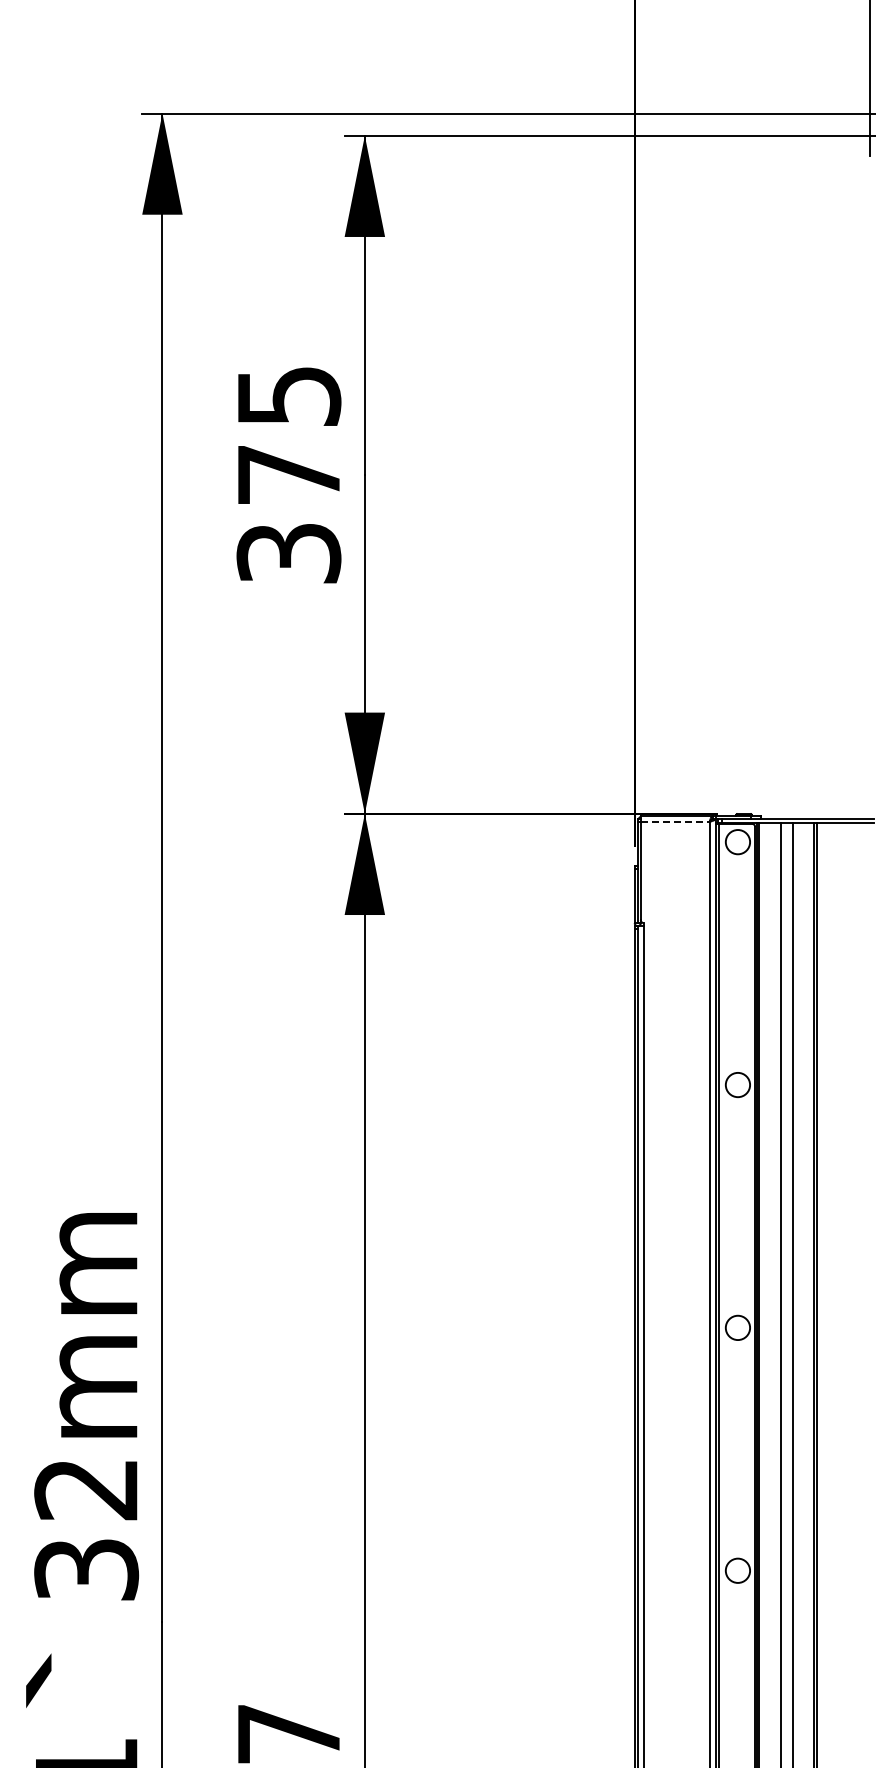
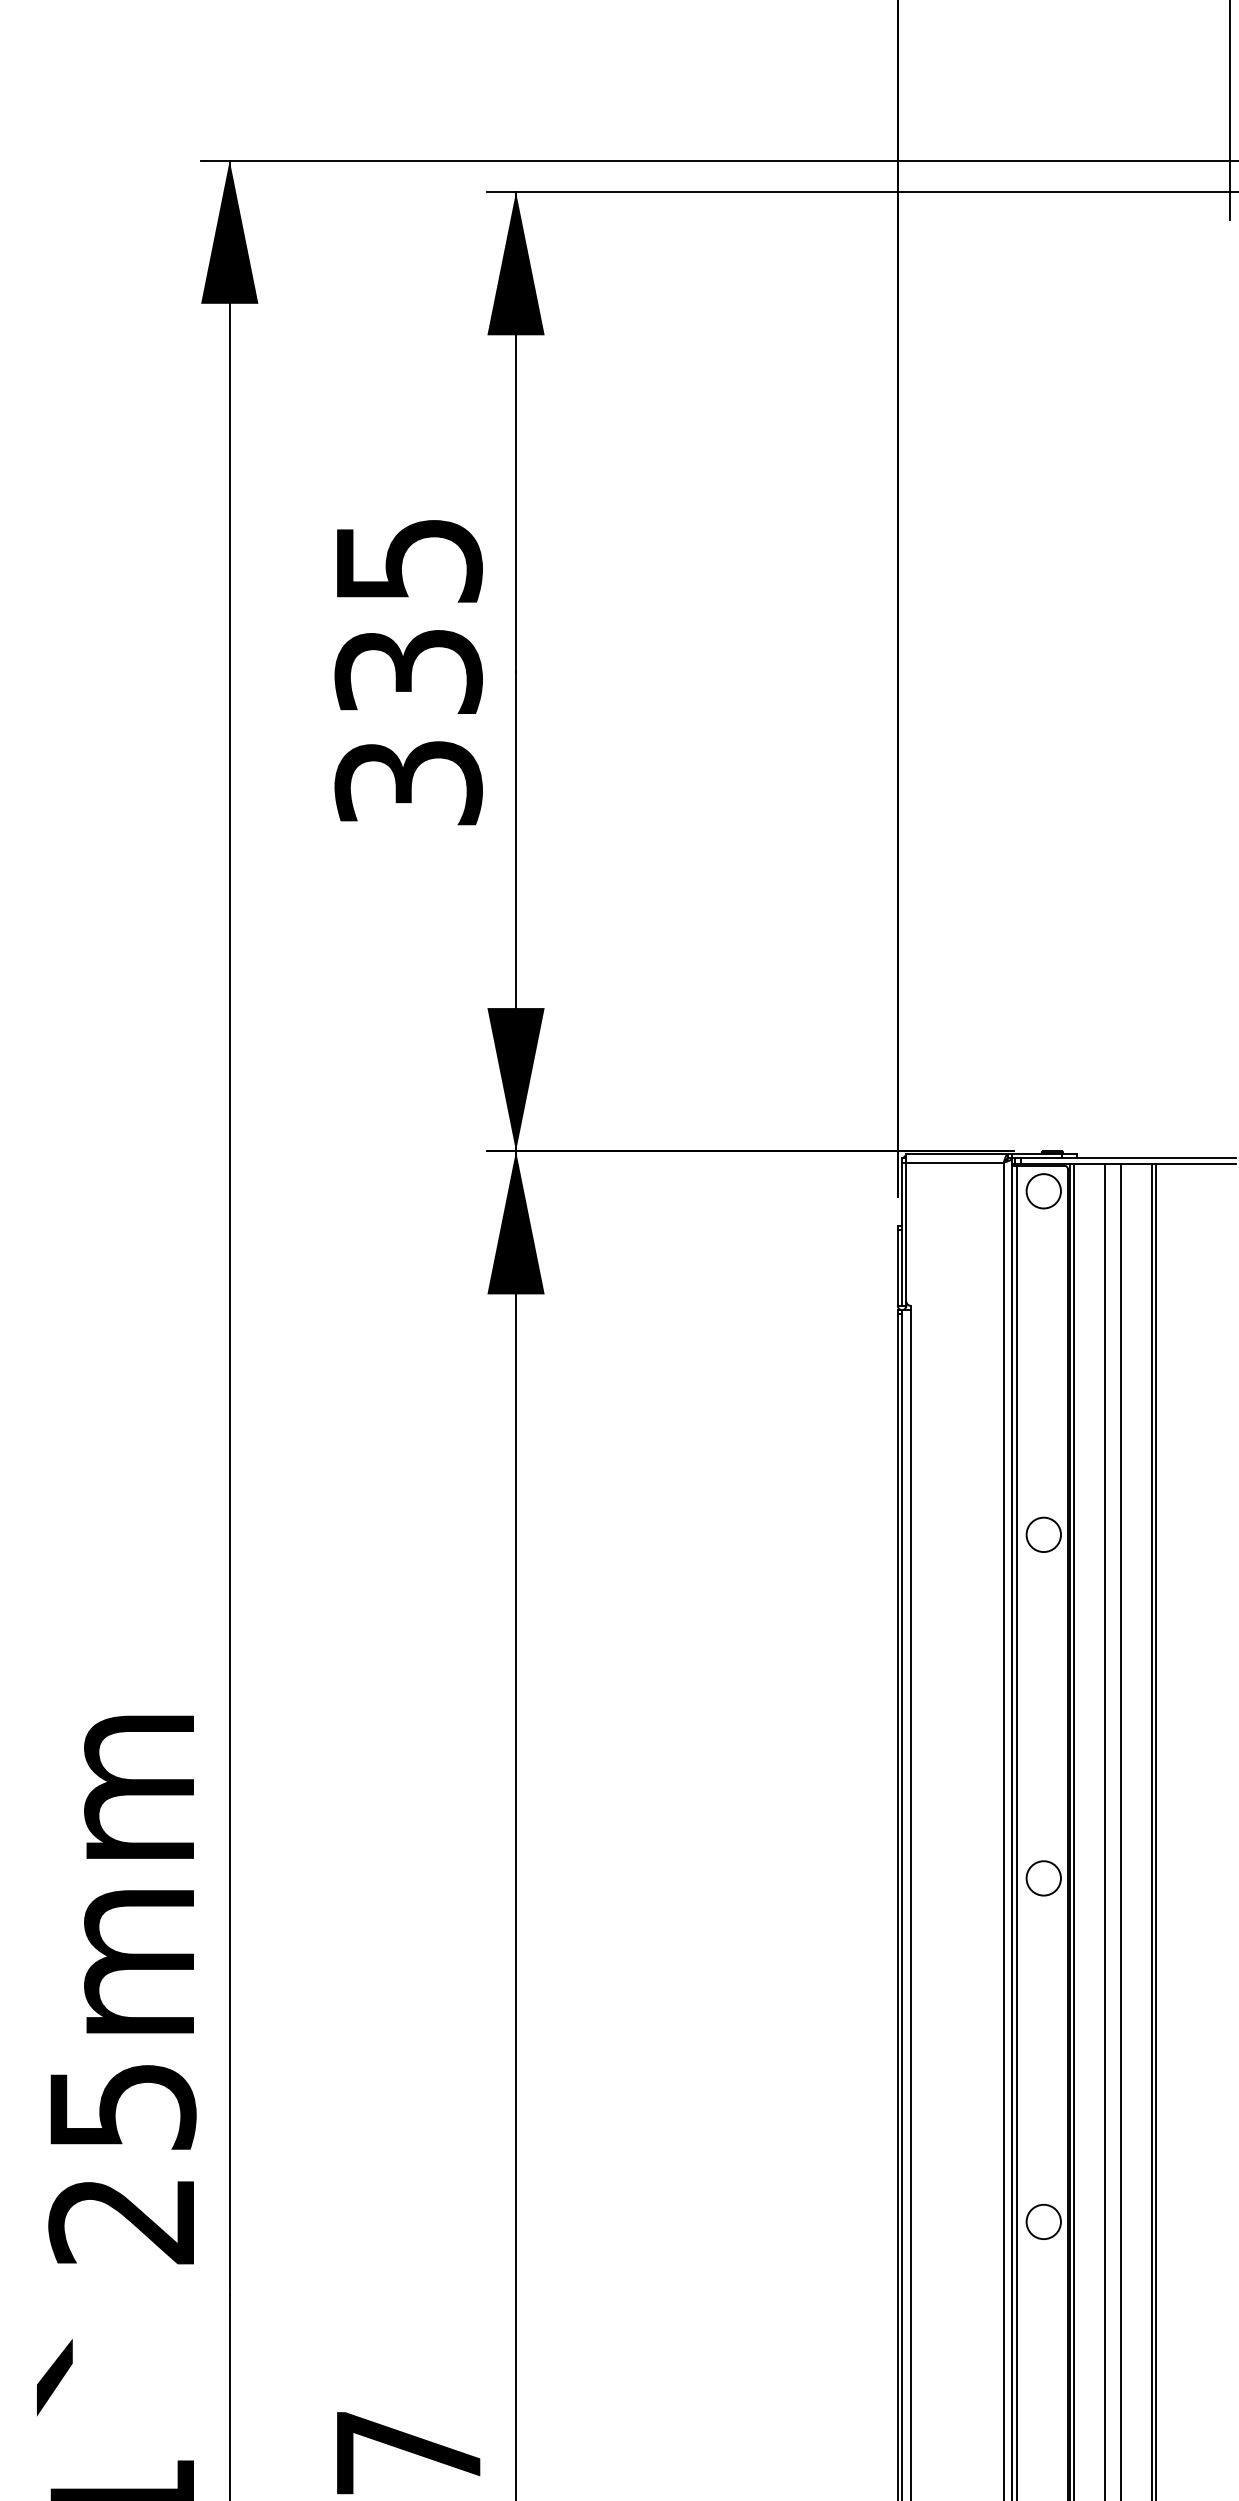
text: (288, 474) -> (408, 671), 375 -> 335
line: (675, 821) -> (955, 1162), dashed -> solid
text: (86, 1530) -> (122, 2164), 32mm -> 25mm

